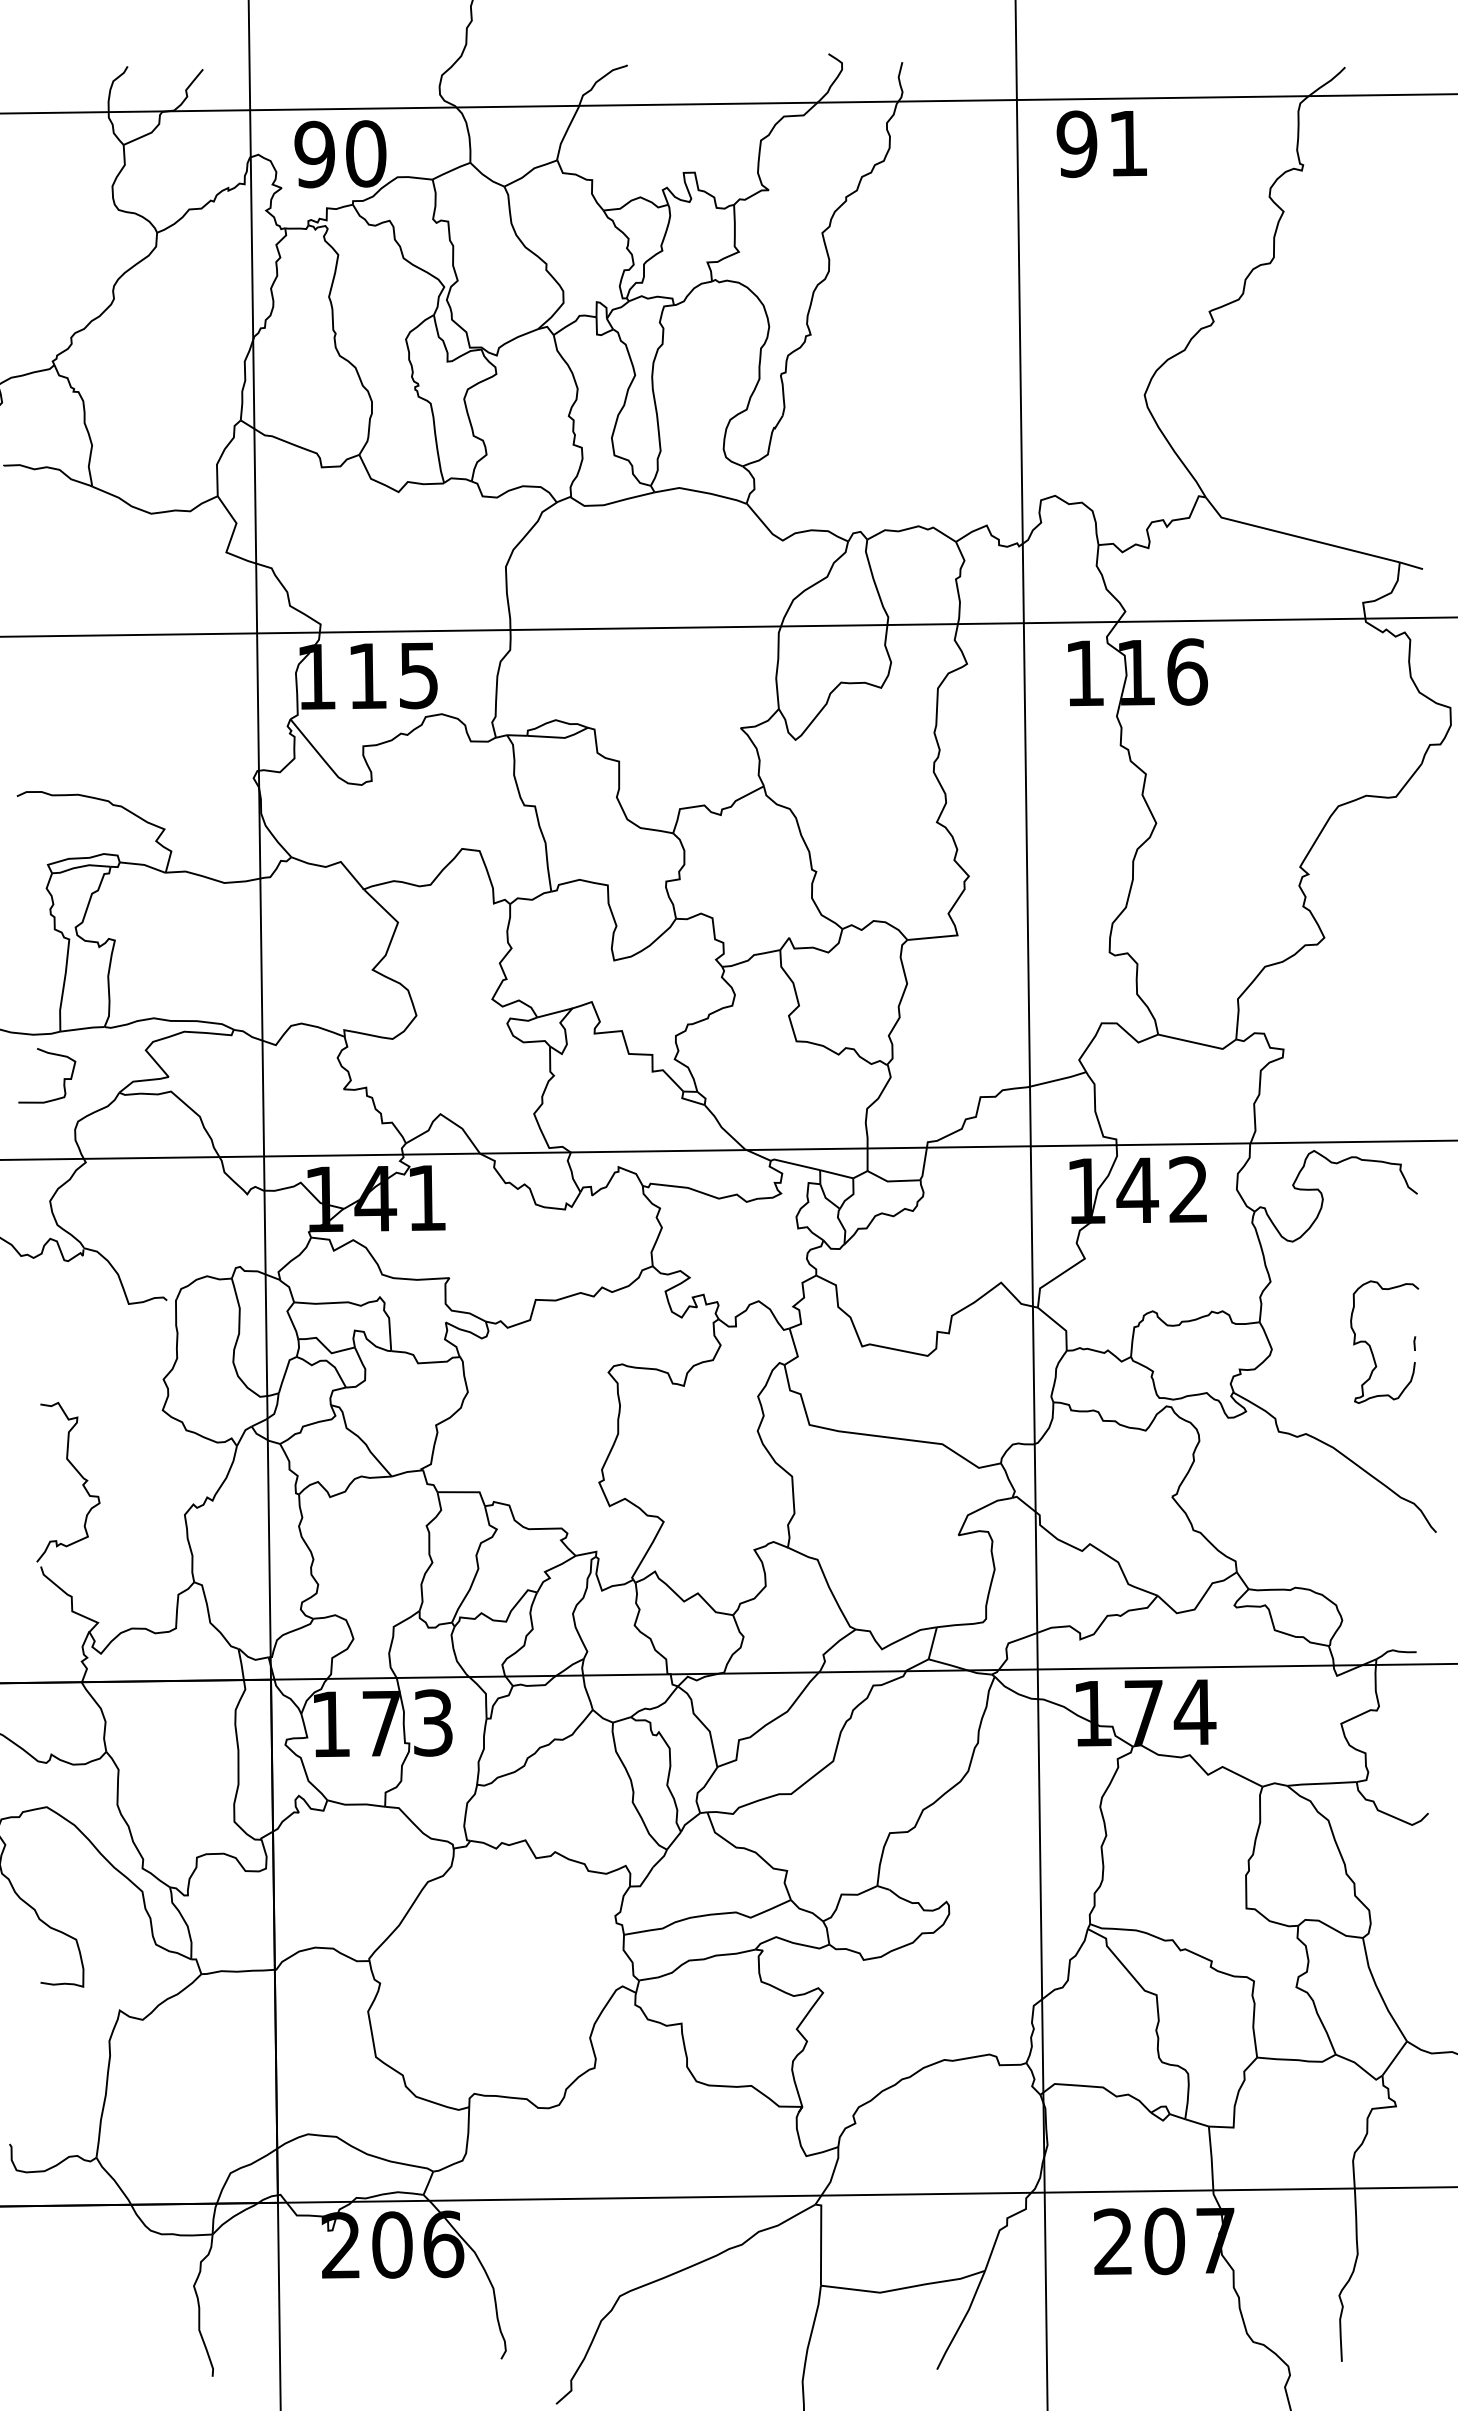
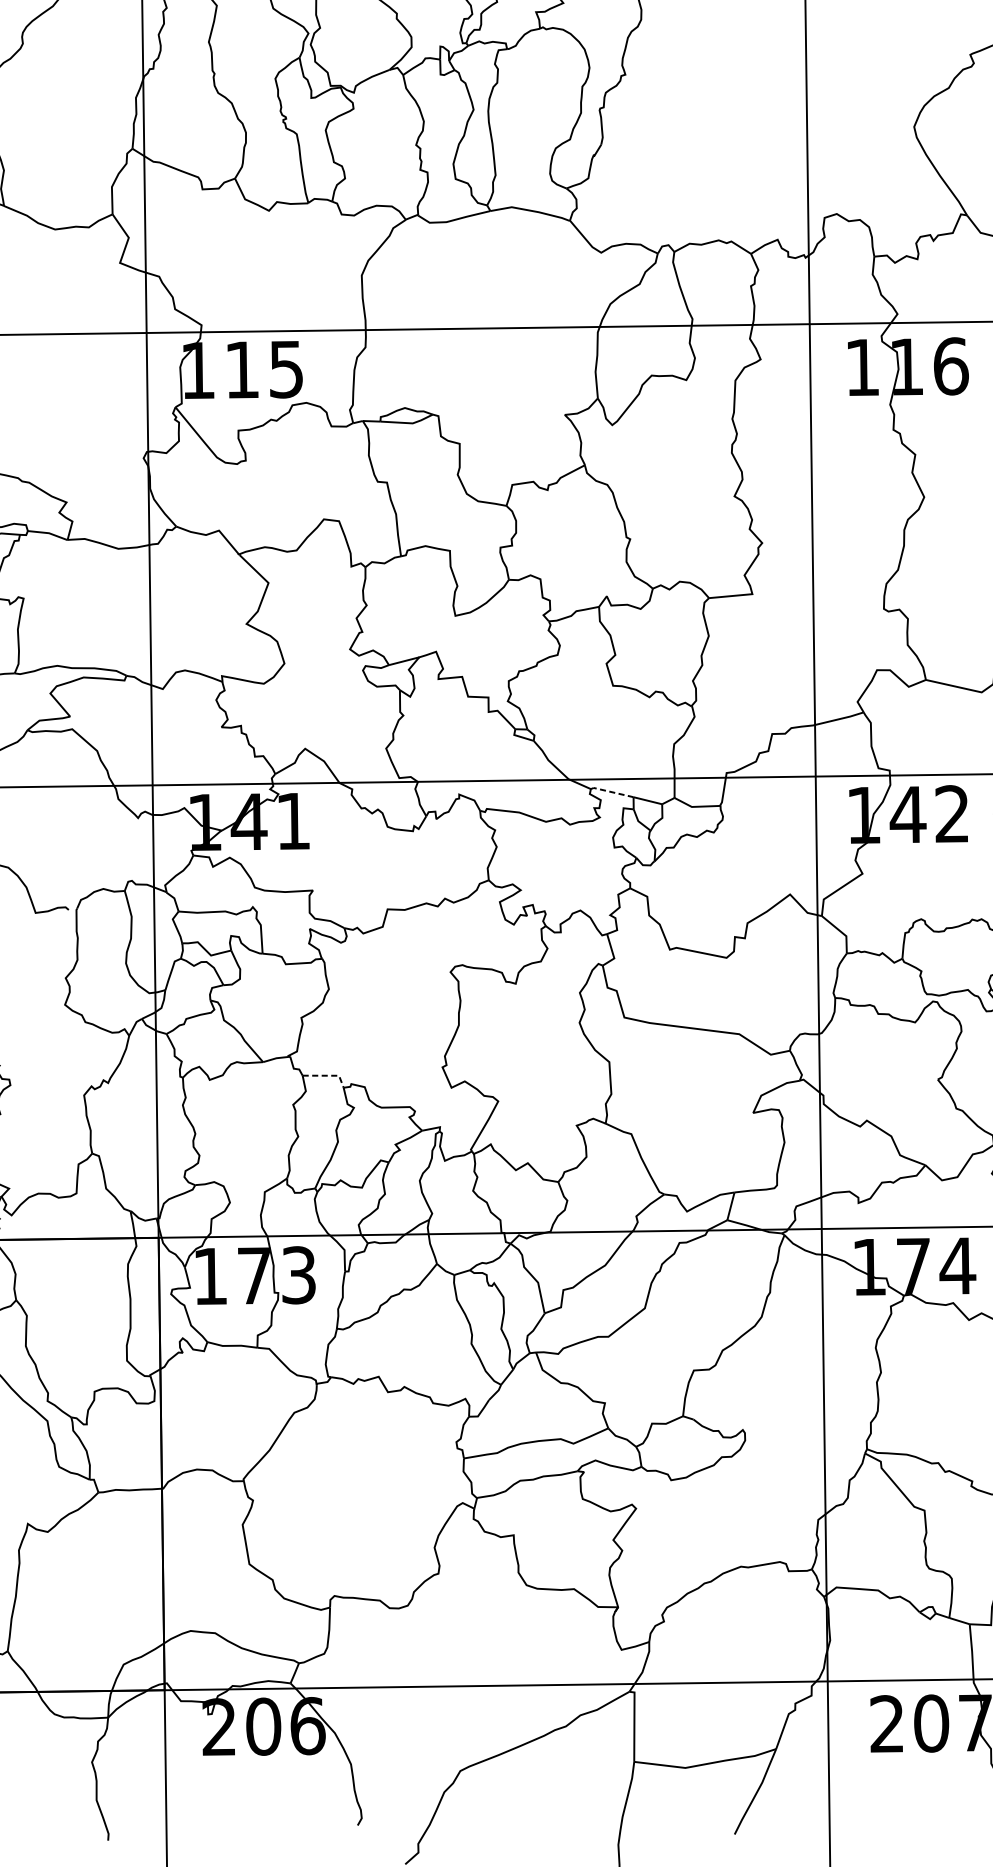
line: (795, 1164) -> (612, 792), solid -> dashed
line: (466, 1492) -> (327, 1075), solid -> dashed

